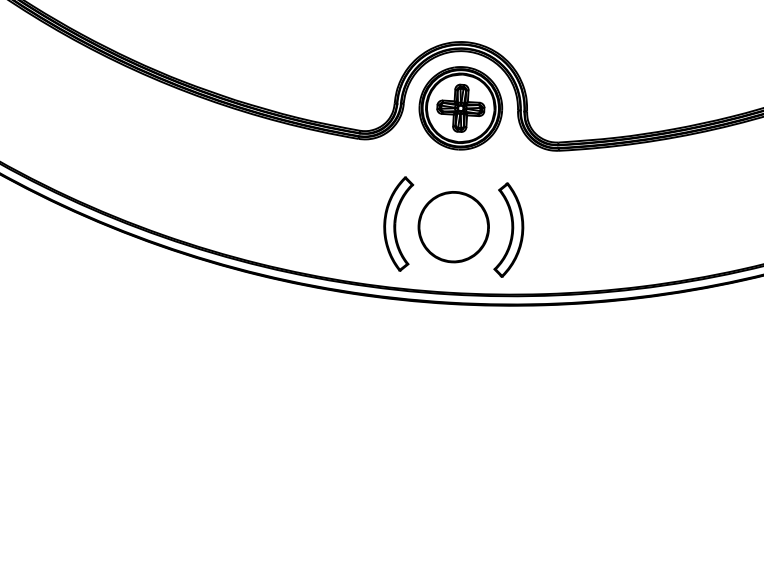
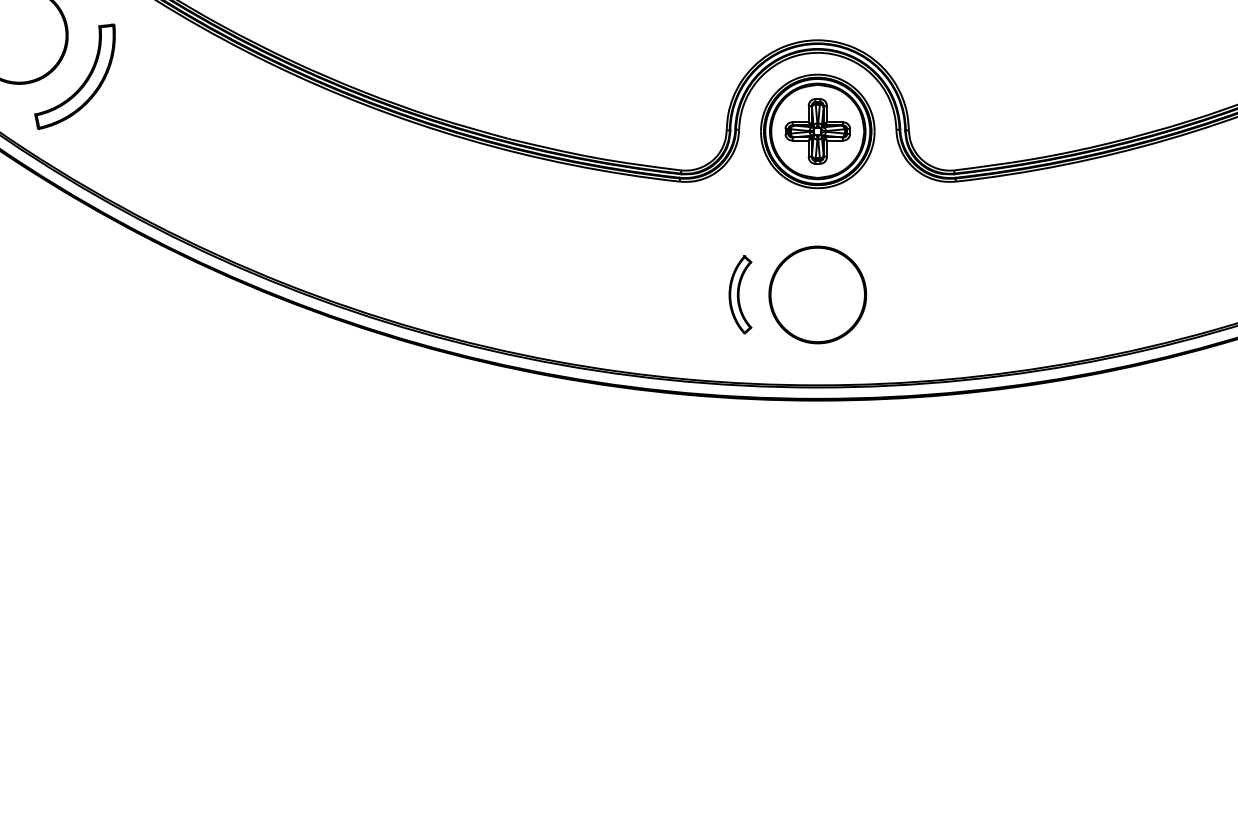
part: (397, 223) -> (740, 294), size x0.6
part: (509, 230) -> (894, 294), removed

